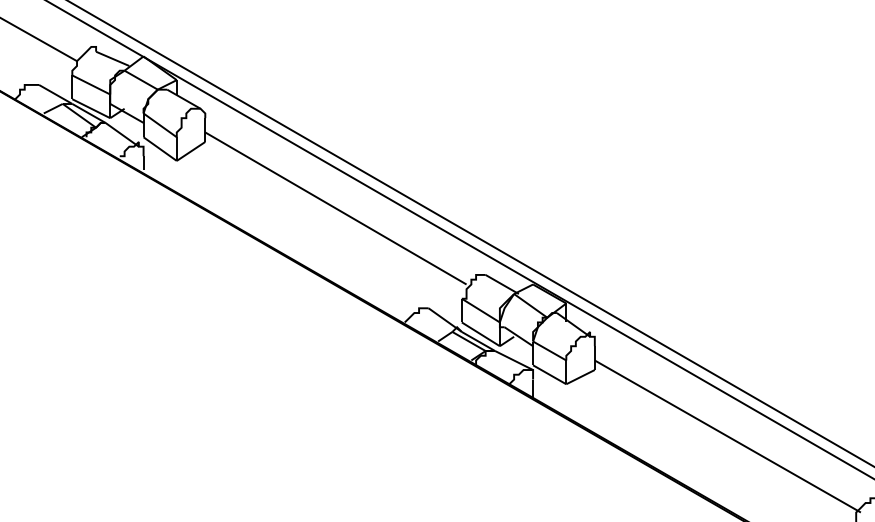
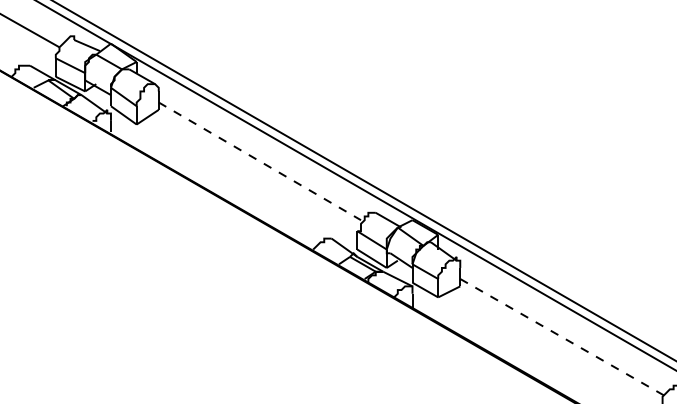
line: (335, 208) -> (259, 161), solid -> dashed
line: (728, 436) -> (563, 337), solid -> dashed

